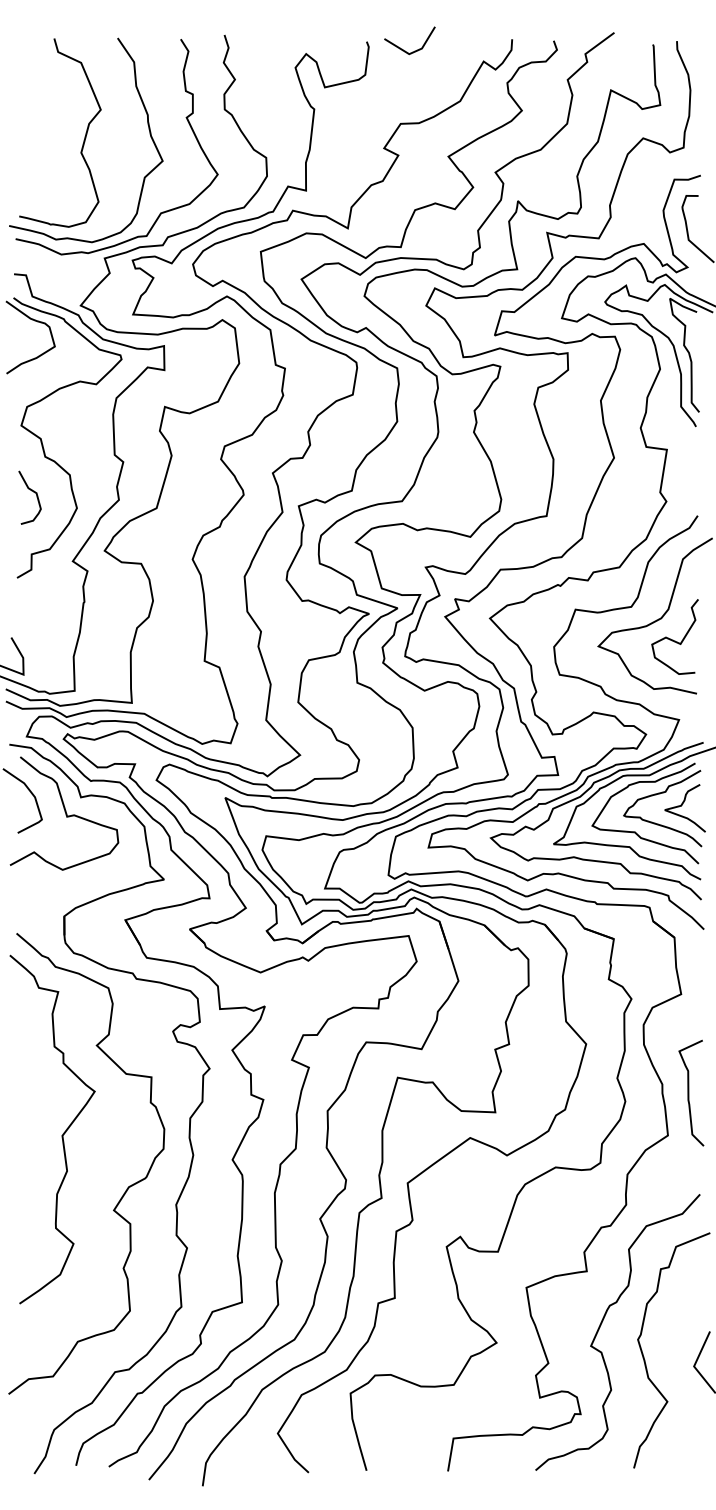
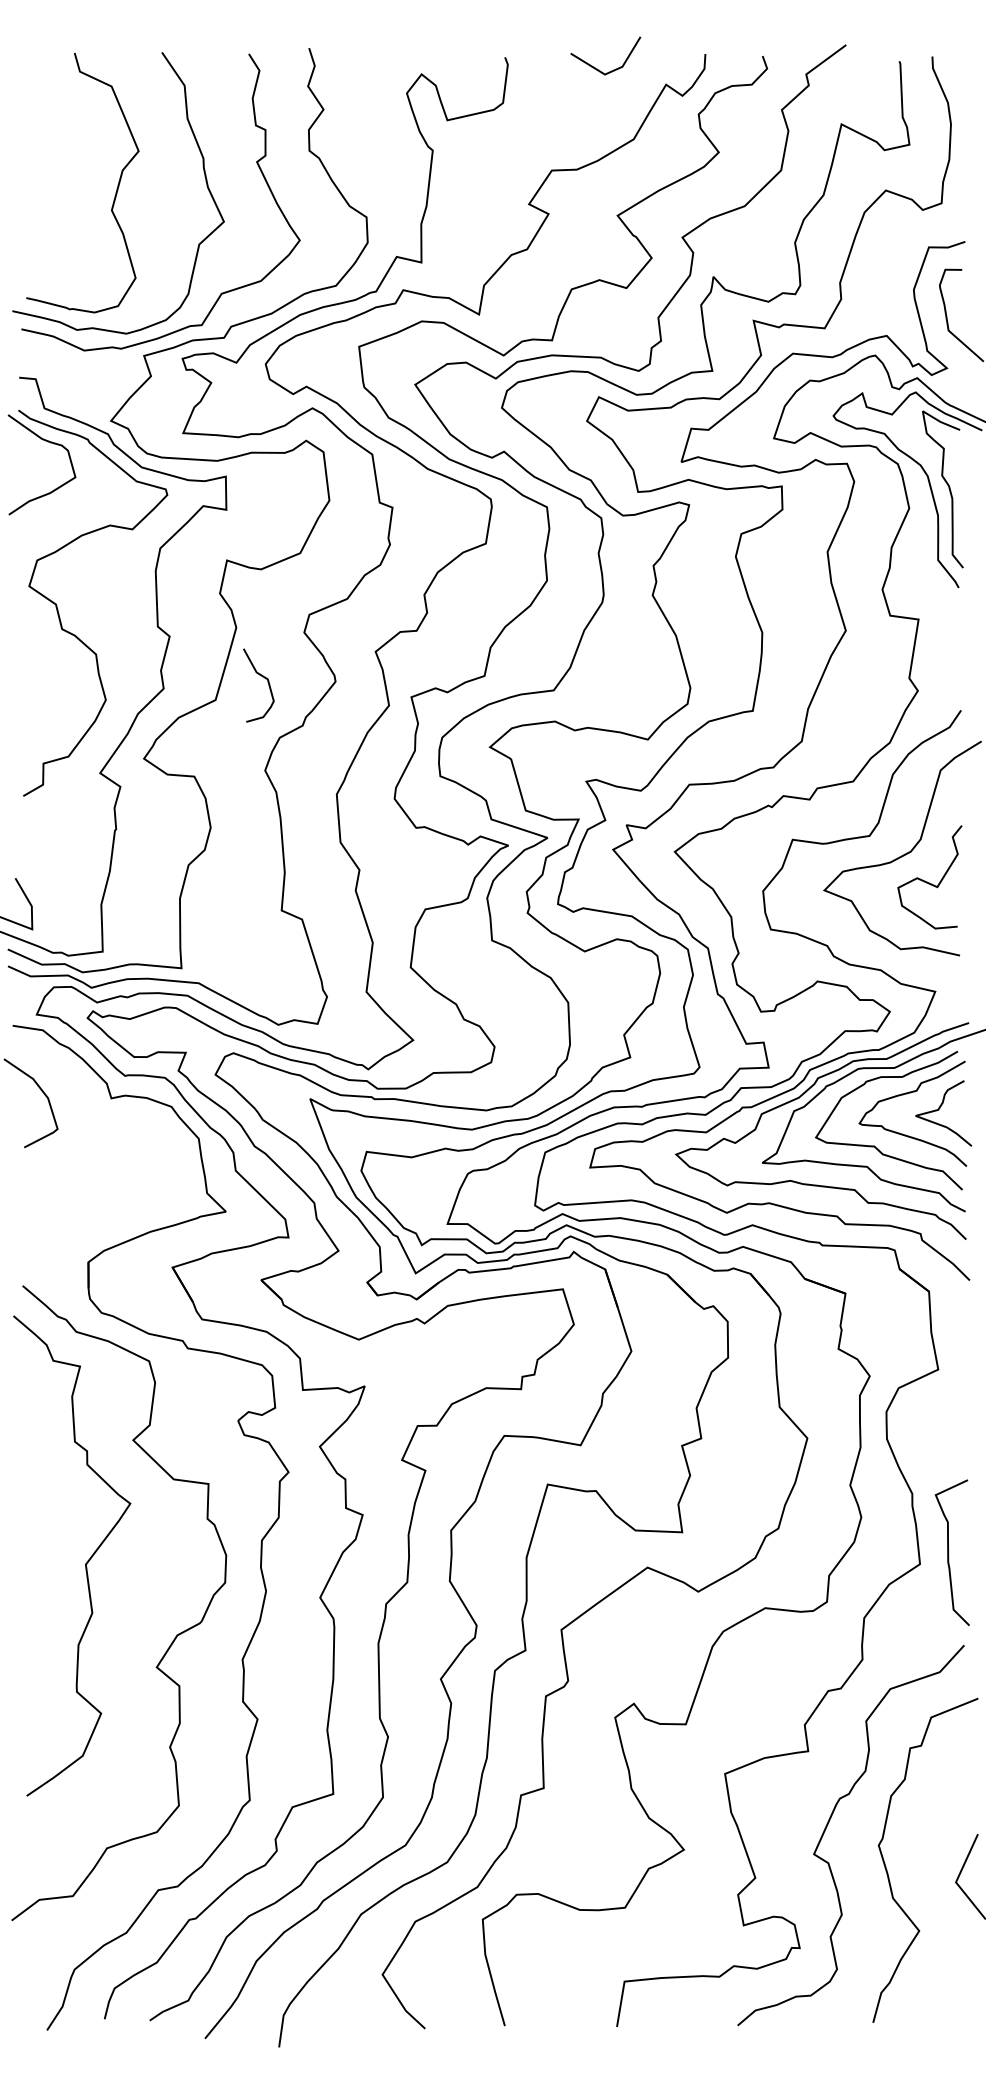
line: (402, 48) -> (595, 66), moved
curve: (31, 491) -> (260, 677), moved
curve: (64, 812) -> (88, 1119), removed
curve: (689, 1092) -> (949, 1551), moved

